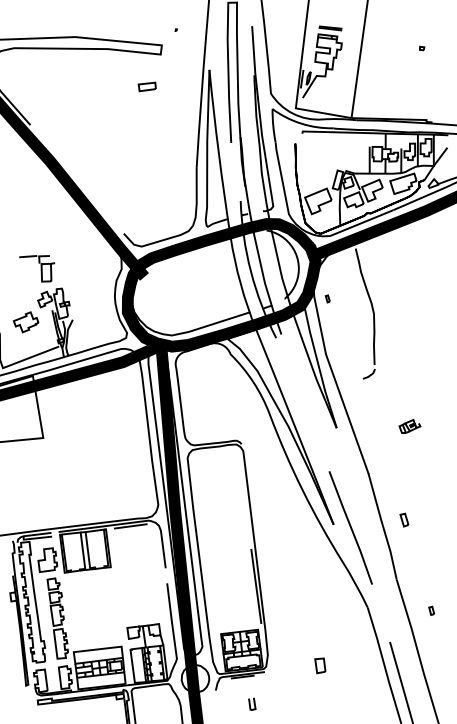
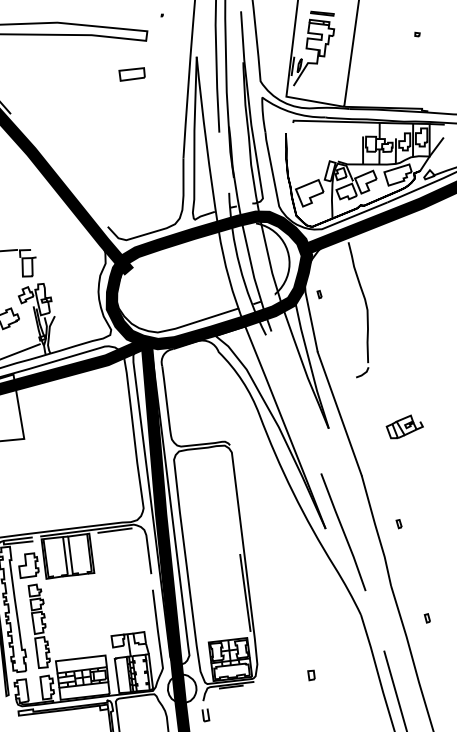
part: (147, 86) -> (132, 74), size x1.43
part: (409, 426) -> (404, 426), size x1.67
part: (404, 519) -> (399, 523), size x0.62
part: (319, 665) -> (310, 675), size x0.62
part: (252, 703) -> (206, 714), moved

